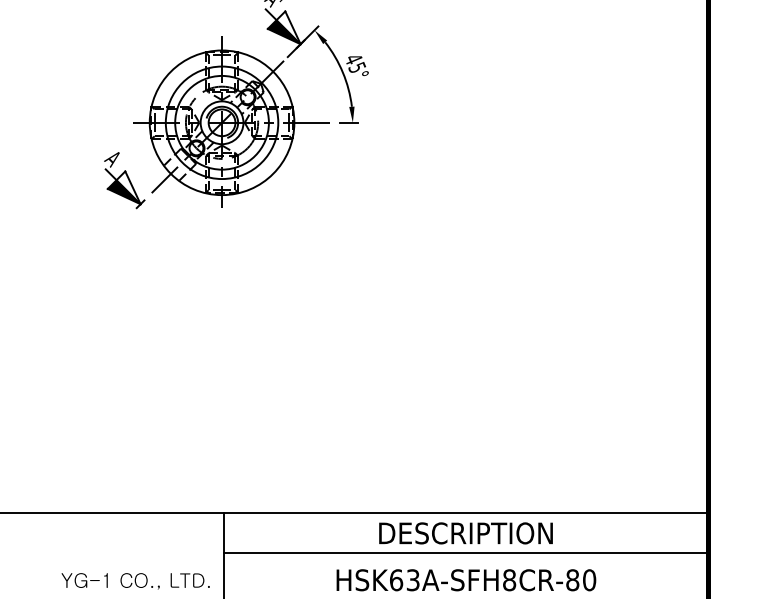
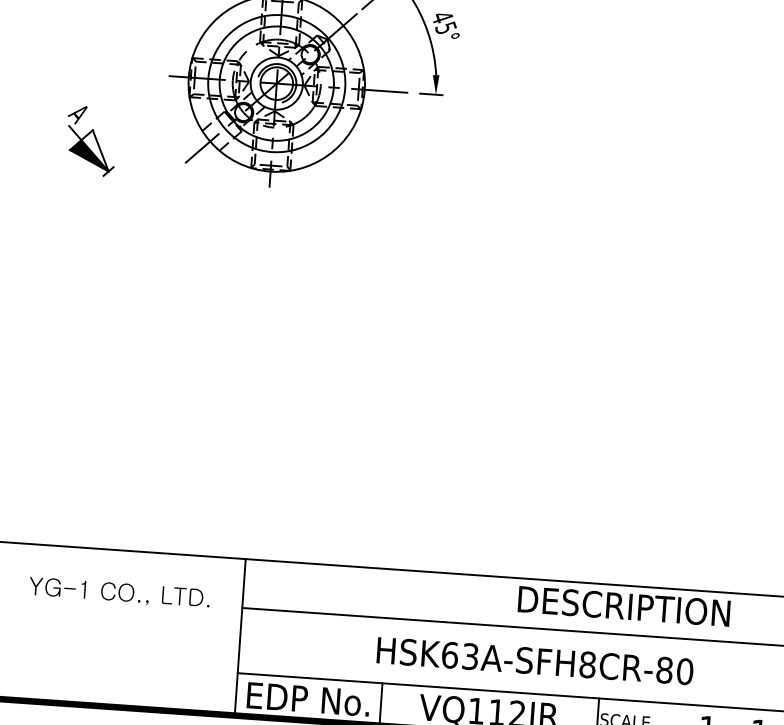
part: (124, 180) -> (91, 141), moved
text: (465, 533) -> (623, 606), moved
text: (135, 581) -> (119, 593), moved

